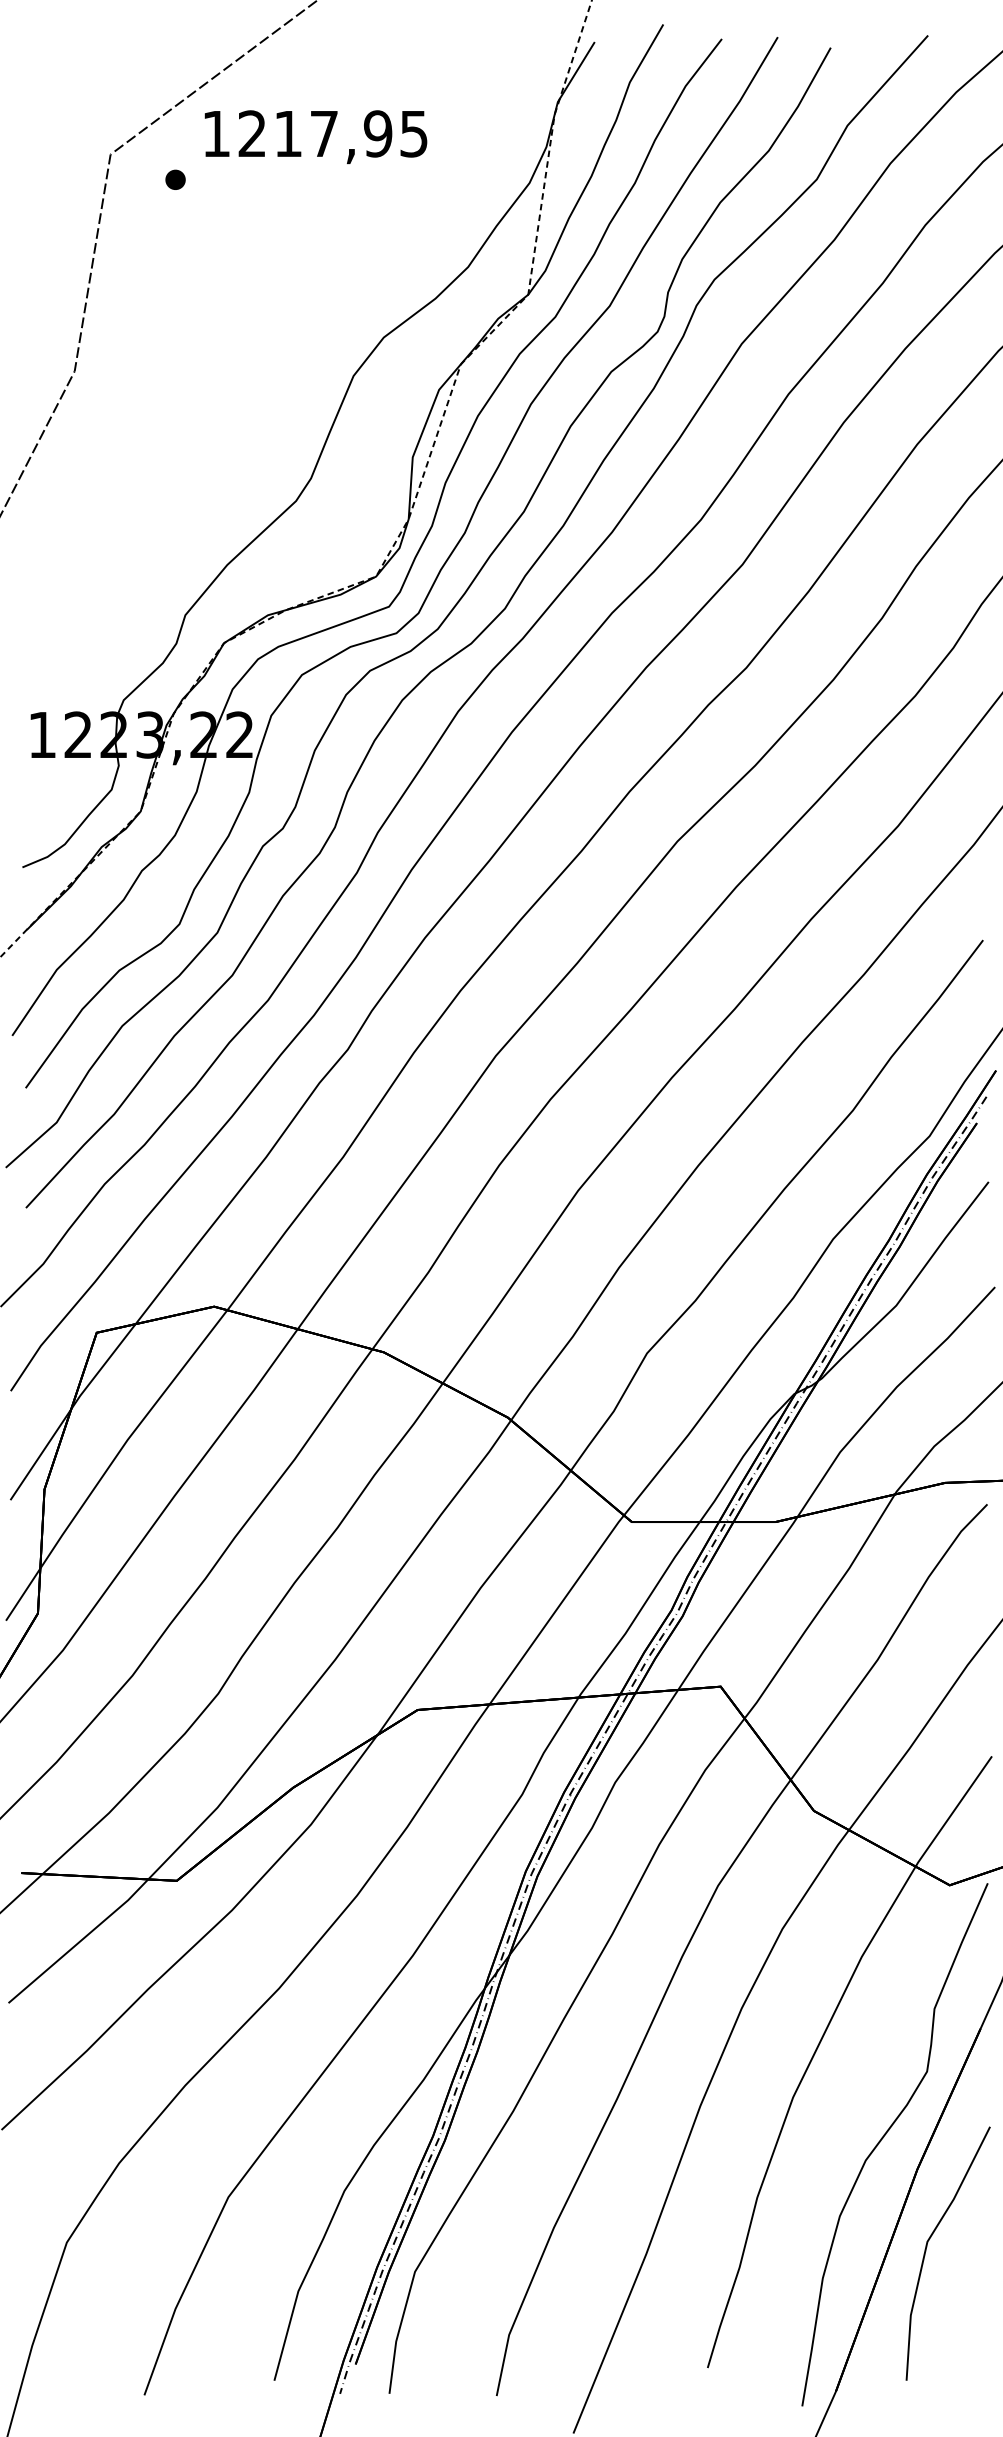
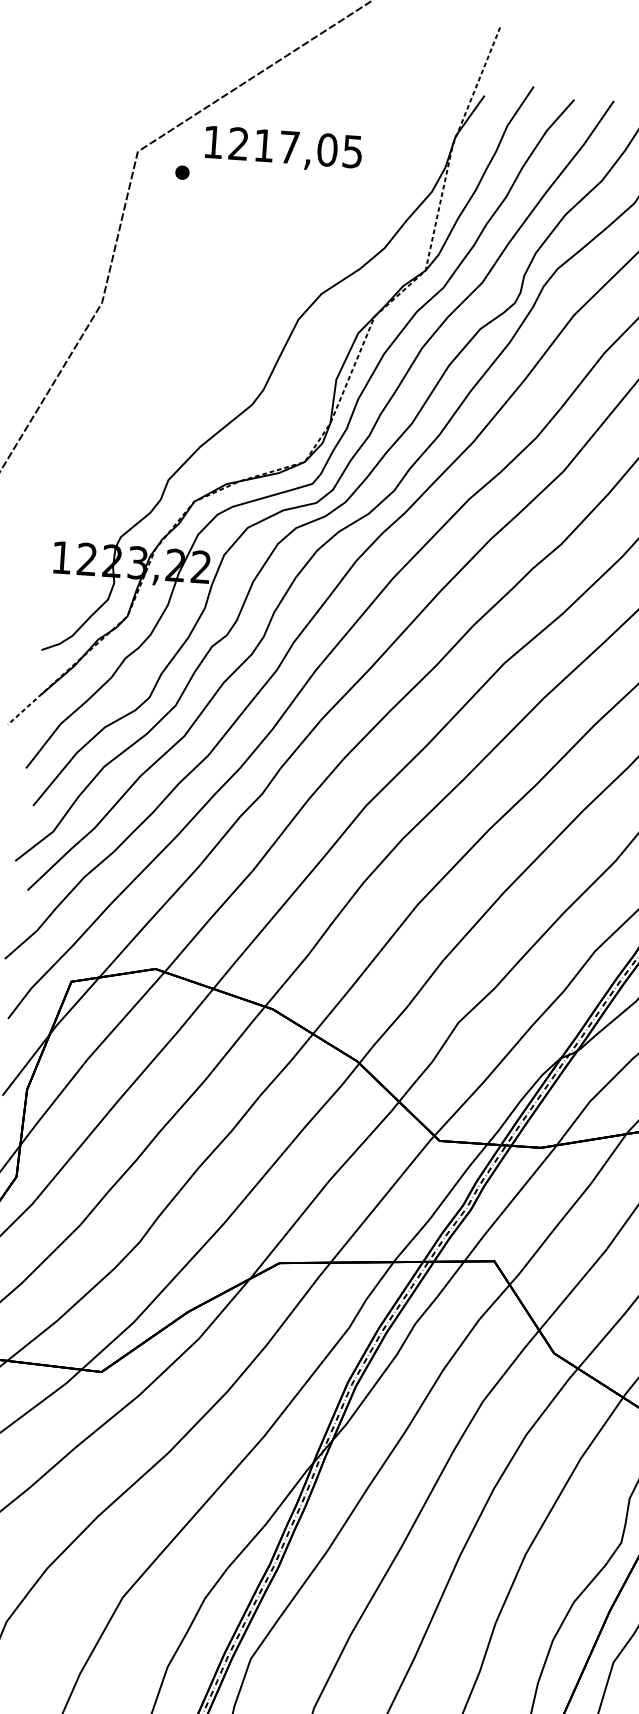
text: (377, 133) -> (327, 149), 1217,95 -> 1217,05

